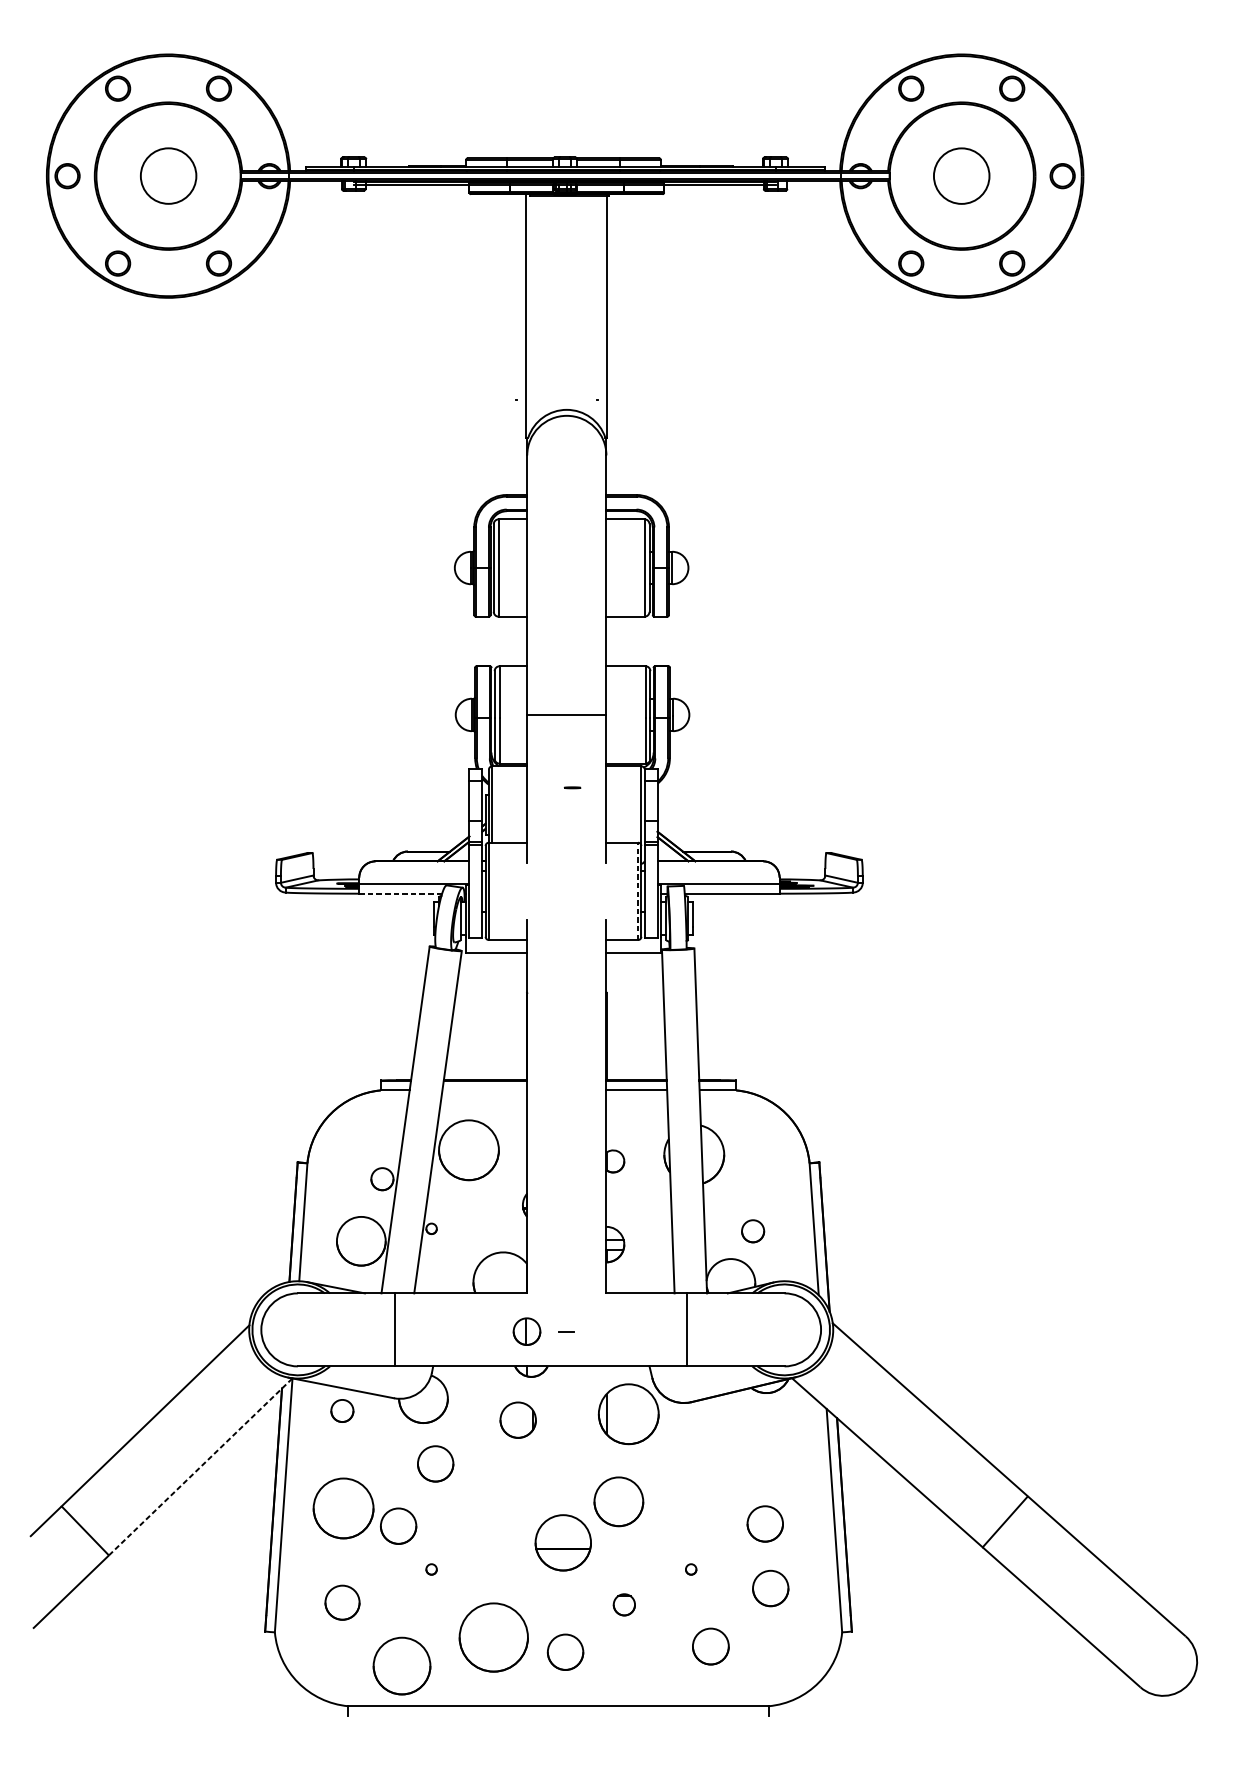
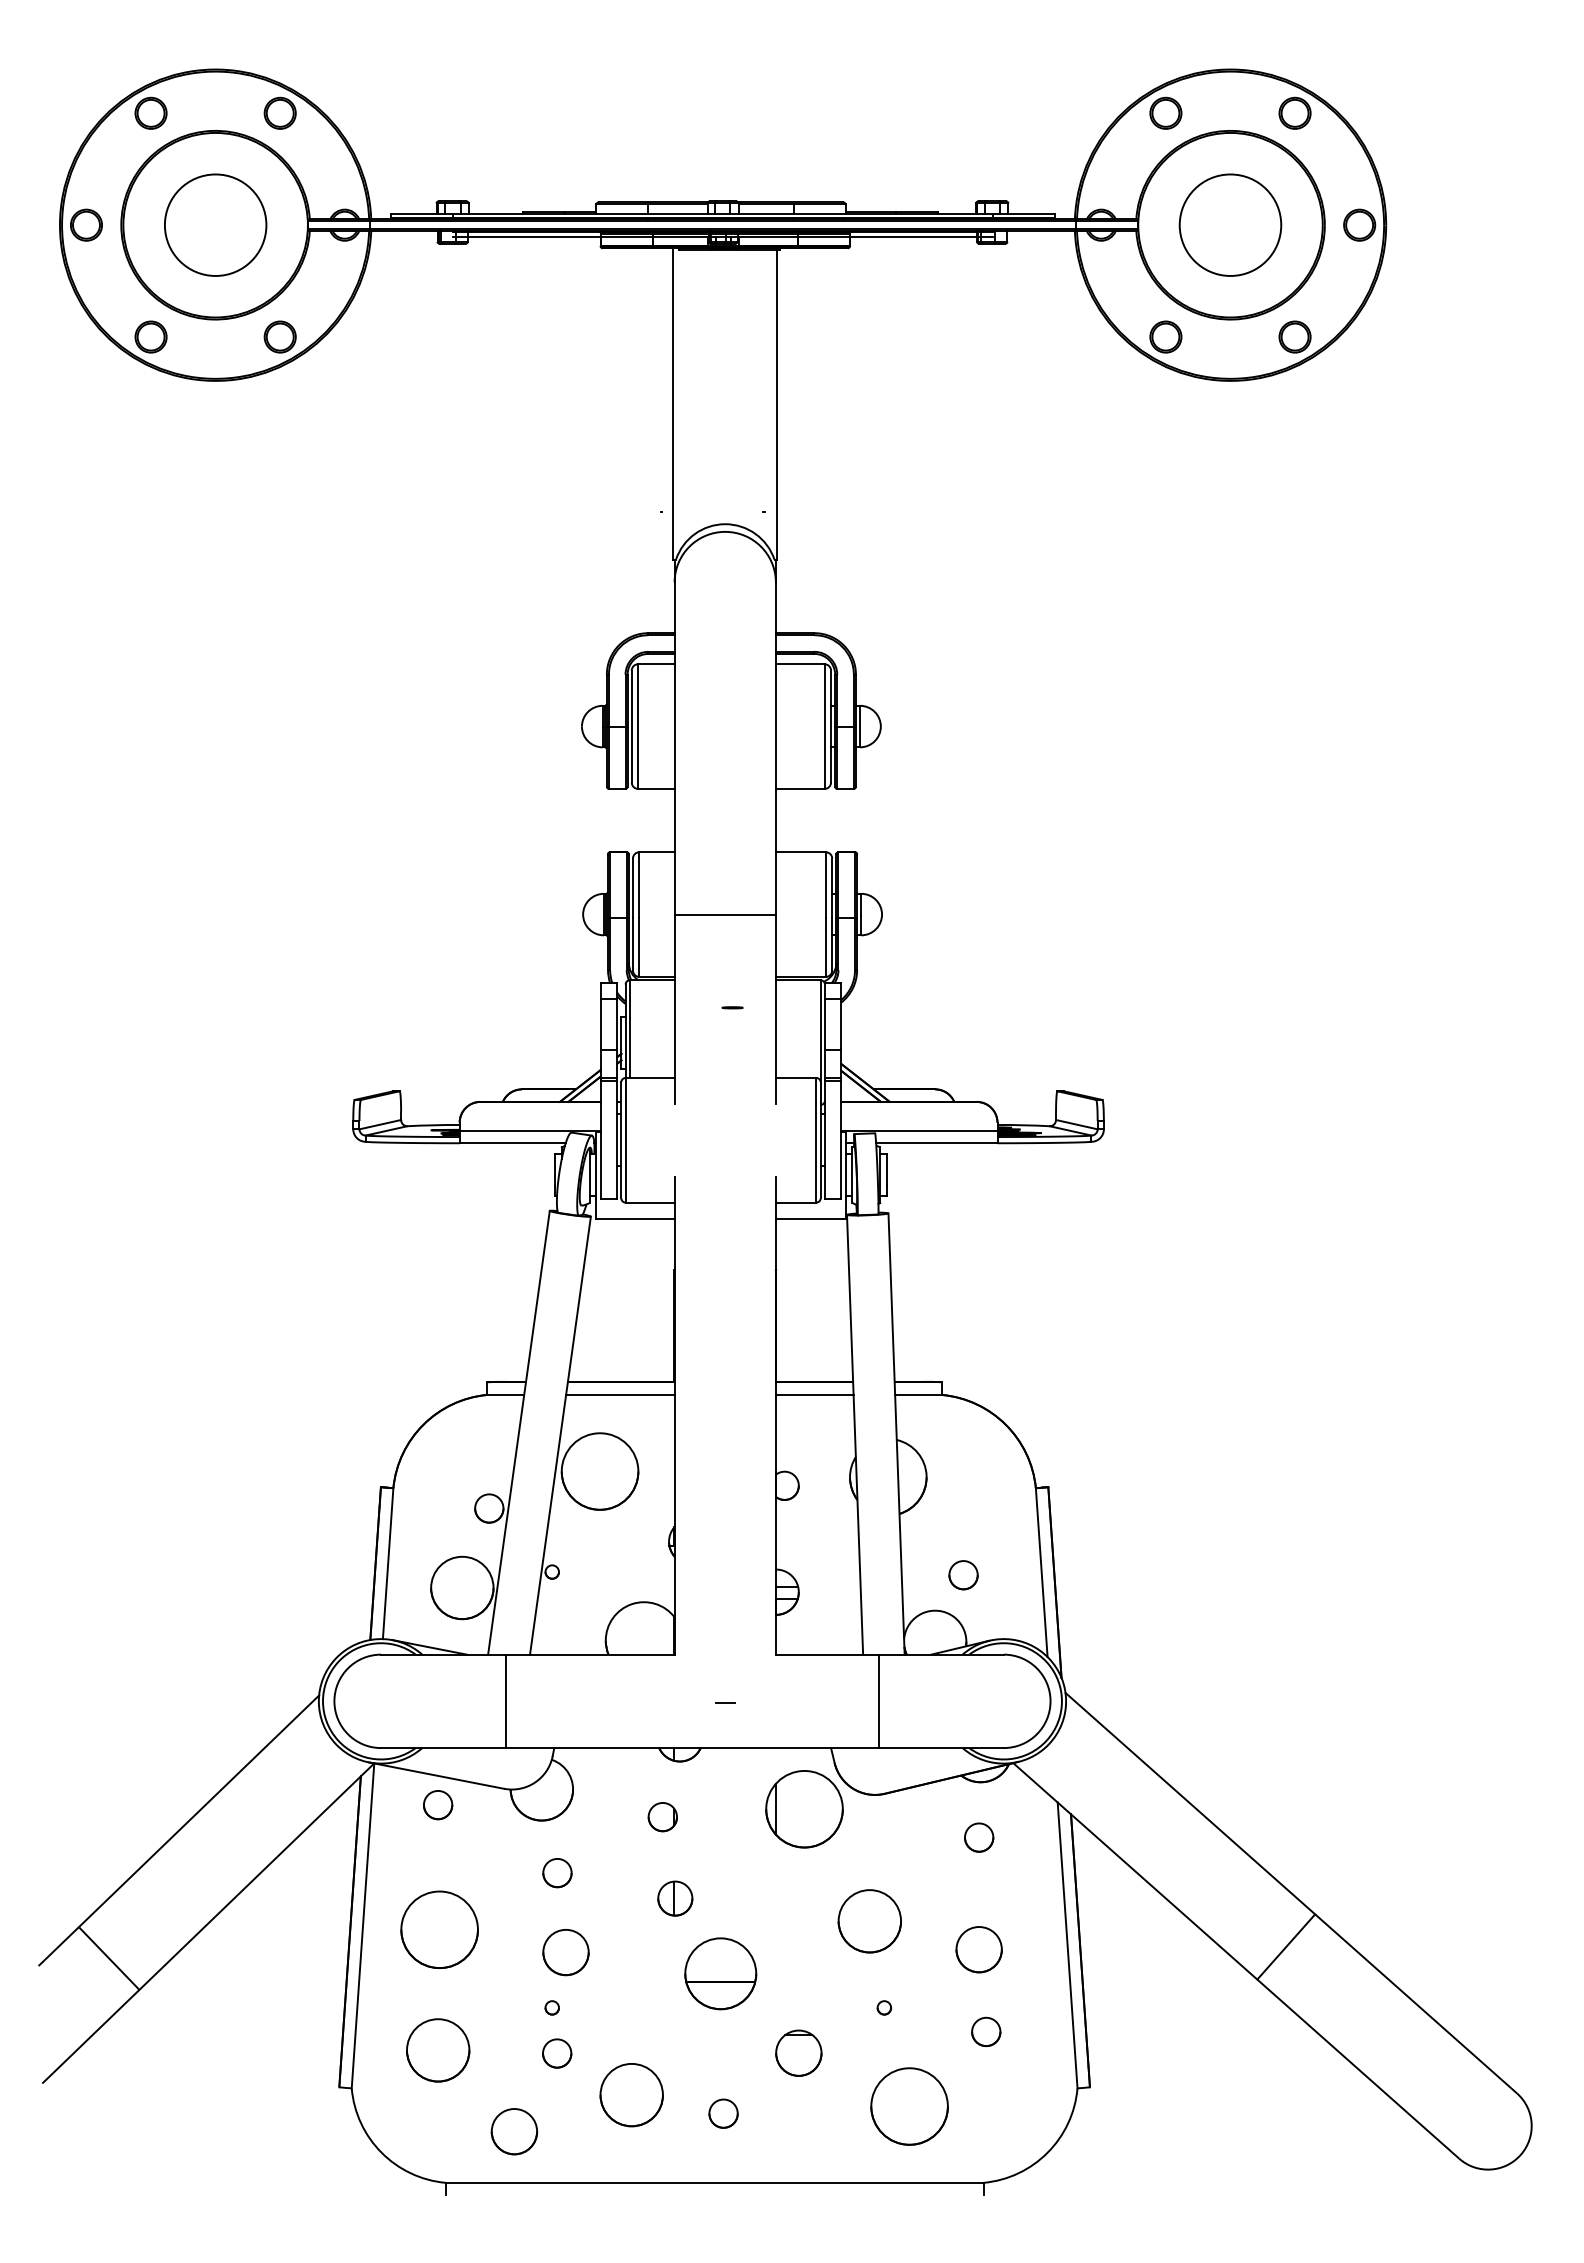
circle: (168, 175) -> (215, 224), size x1.43
circle: (961, 175) -> (1230, 224), size x1.43
line: (638, 890) -> (816, 1139), dashed -> solid
line: (401, 893) -> (513, 1143), dashed -> solid
line: (484, 1090) -> (620, 1395), added
part: (527, 1331) -> (675, 1898), moved
part: (517, 1420) -> (662, 1817), size x0.62
circle: (765, 1436) -> (979, 1837), added
circle: (435, 1464) -> (557, 1873), size x0.62
line: (201, 1466) -> (257, 1876), dashed -> solid
circle: (618, 1501) -> (869, 1921), moved
circle: (398, 1526) -> (565, 1952), moved
circle: (771, 1587) -> (986, 2031), size x0.62
circle: (342, 1602) -> (438, 2050), size x1.43
part: (624, 1604) -> (798, 2052), size x1.67
circle: (435, 1605) -> (557, 2053), added
circle: (493, 1637) -> (631, 2095), size x0.71
circle: (710, 1646) -> (909, 2106), size x1.67
circle: (565, 1652) -> (723, 2113), size x0.62
part: (402, 1666) -> (514, 2131), size x0.62

